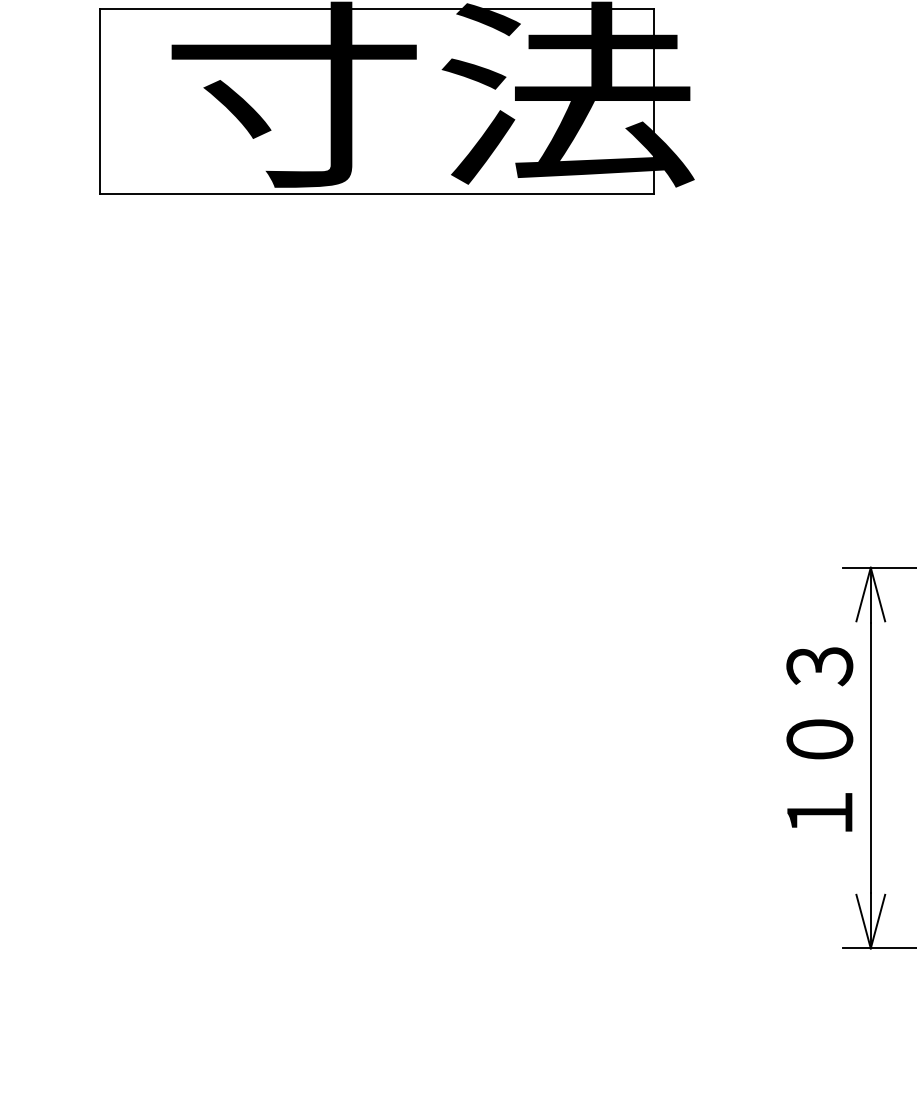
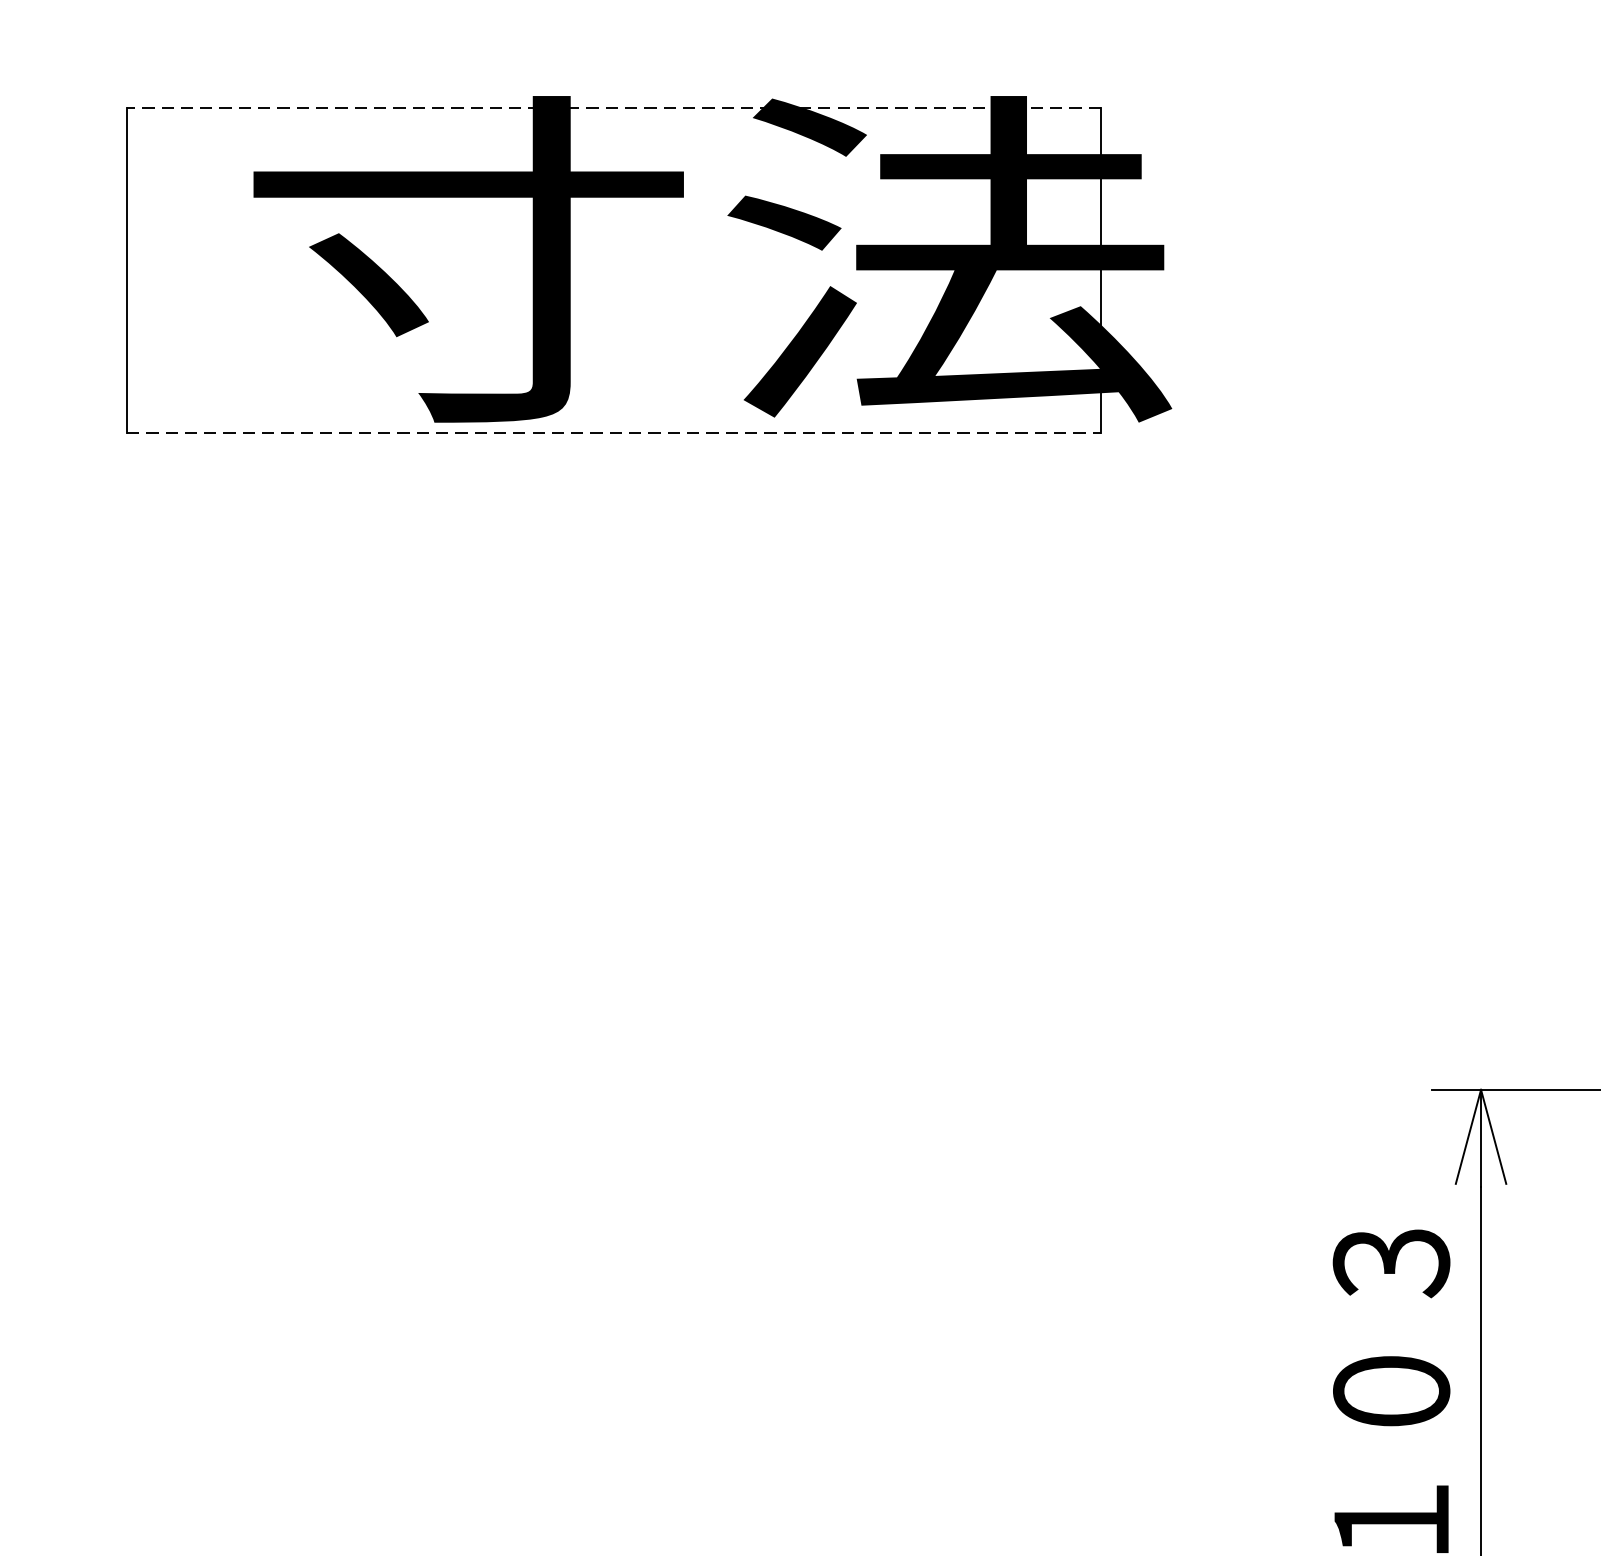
line: (376, 8) -> (613, 107), solid -> dashed
line: (377, 193) -> (614, 432), solid -> dashed

